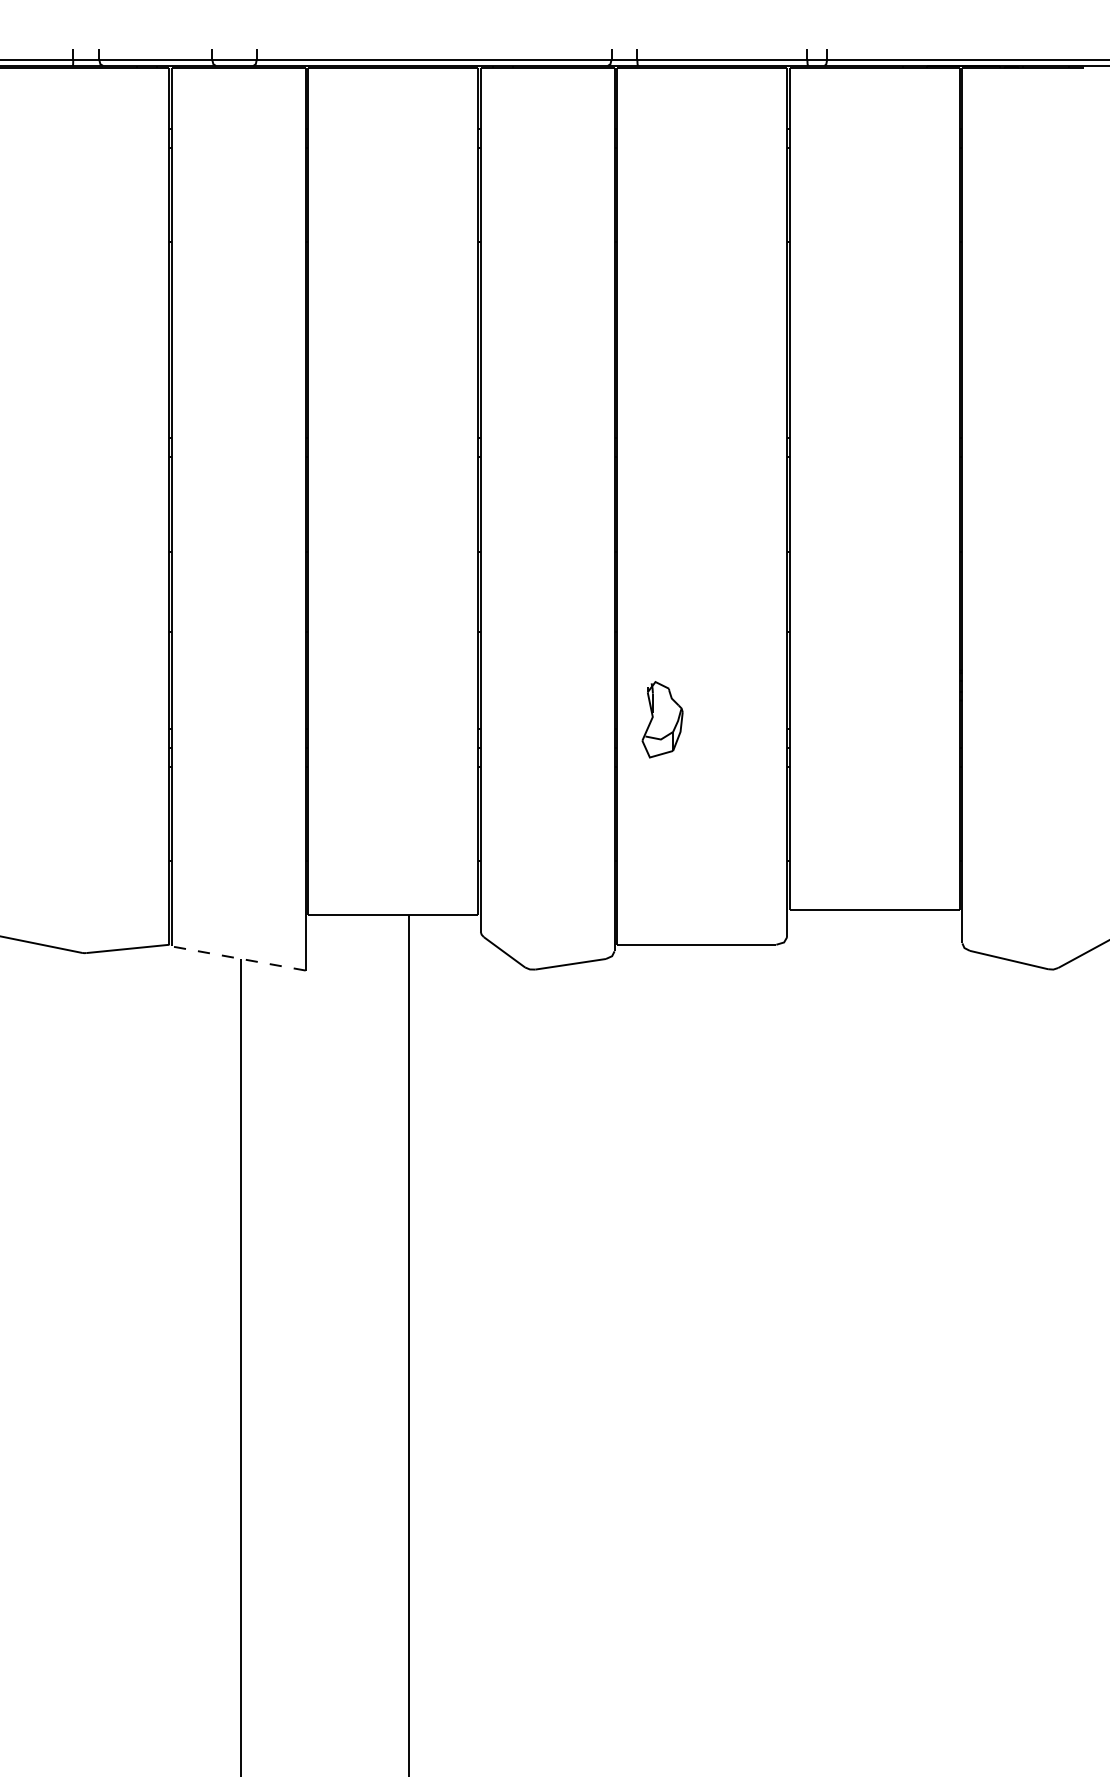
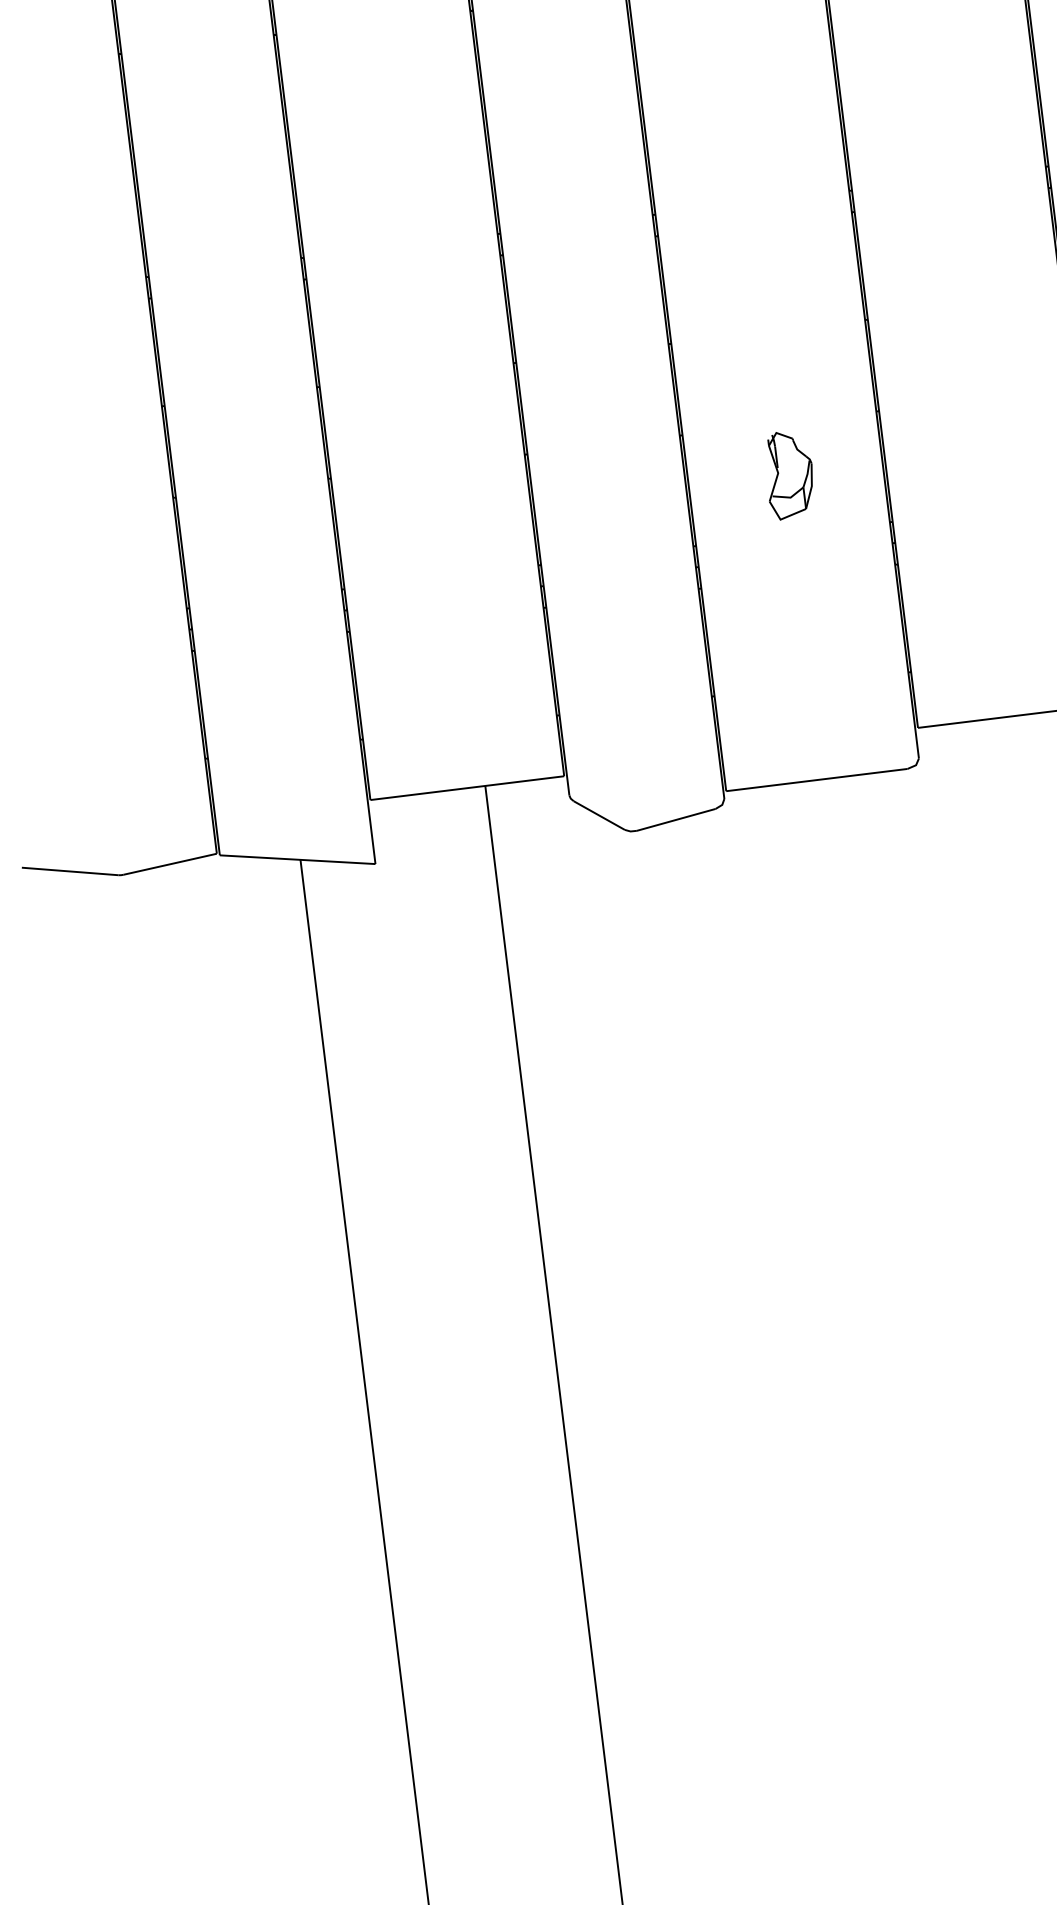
part: (662, 719) -> (789, 474), moved
line: (238, 958) -> (297, 859), dashed -> solid

